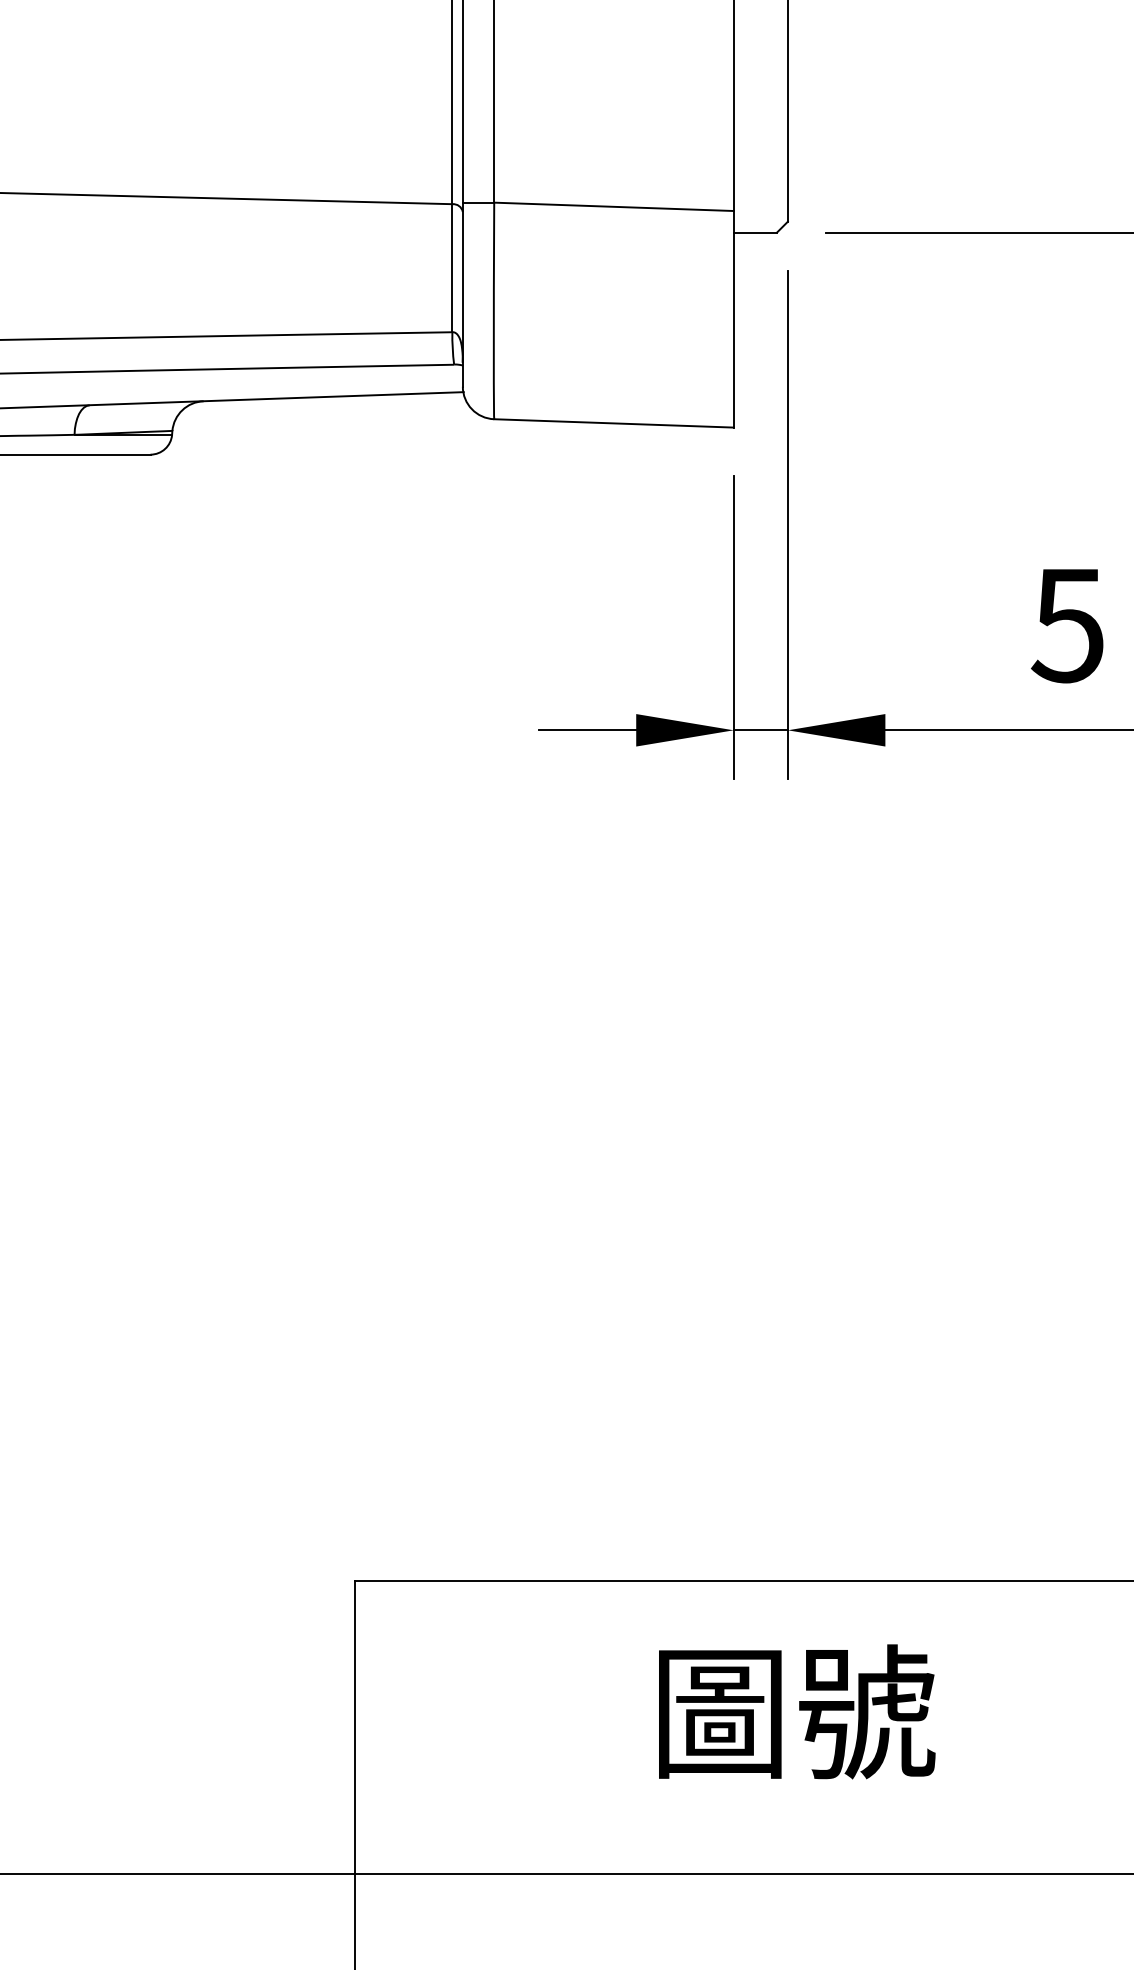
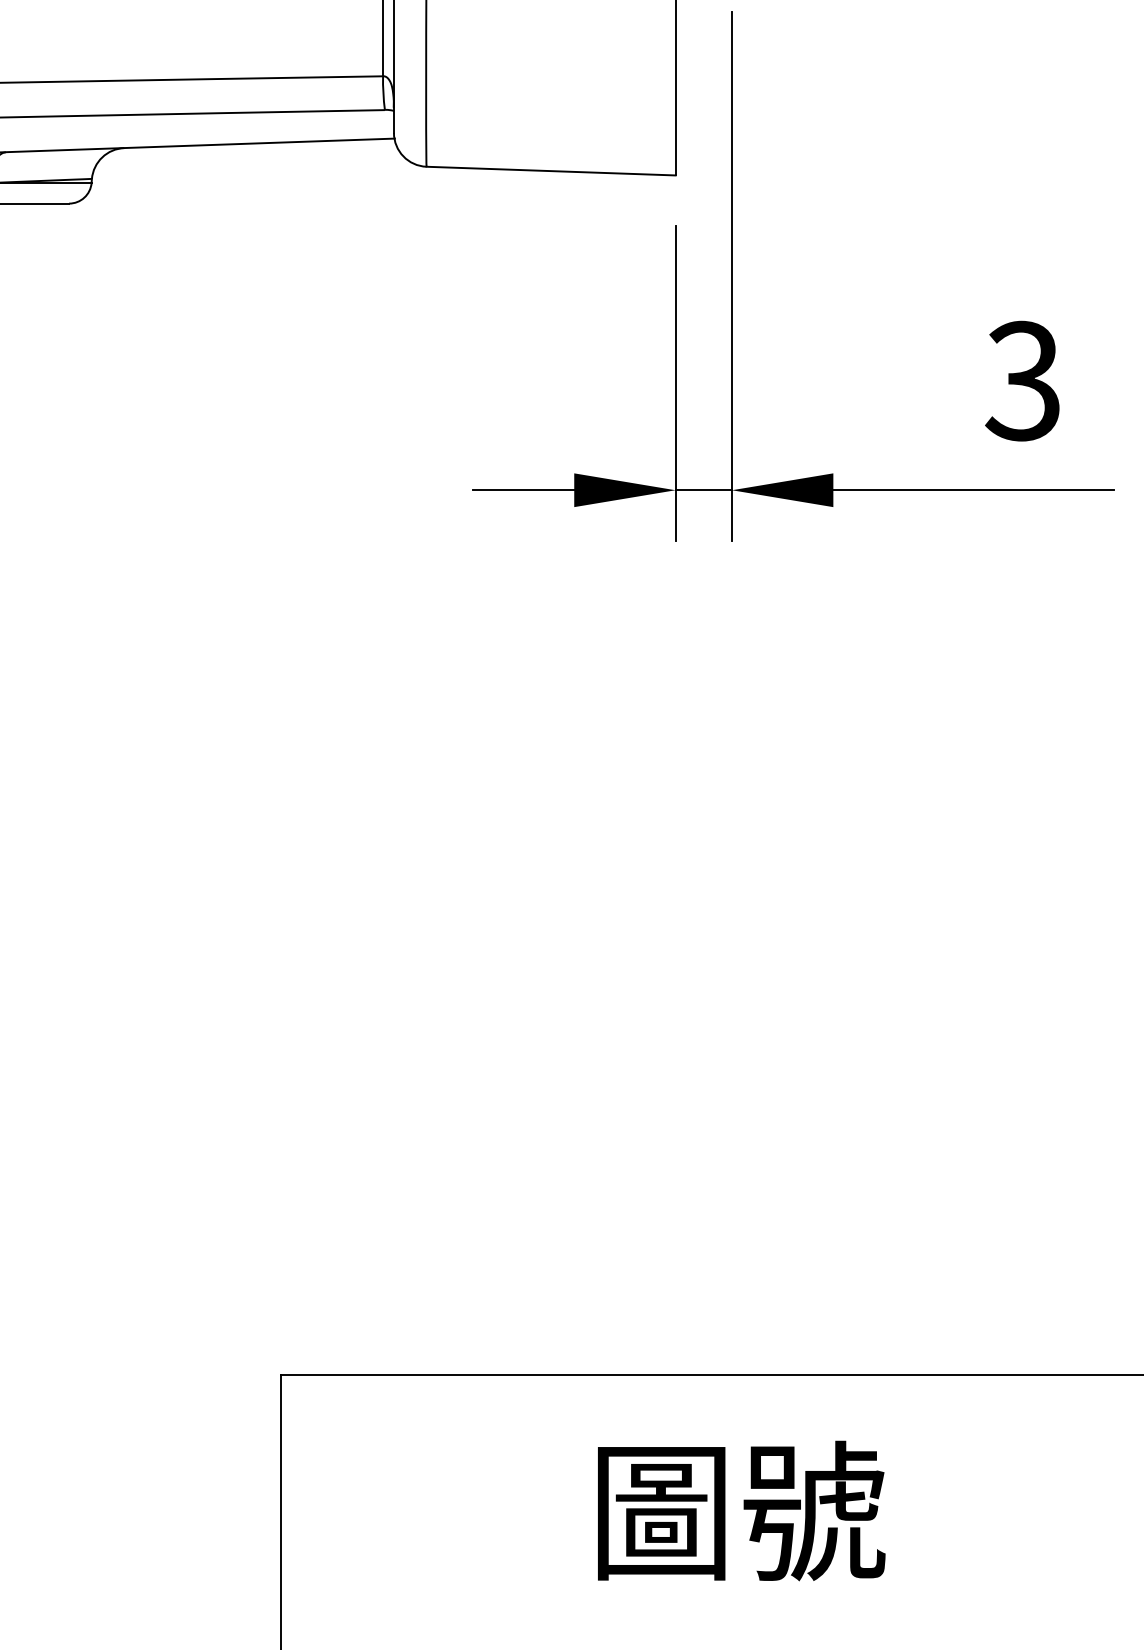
text: (1067, 625) -> (1022, 381), 5 -> 3

